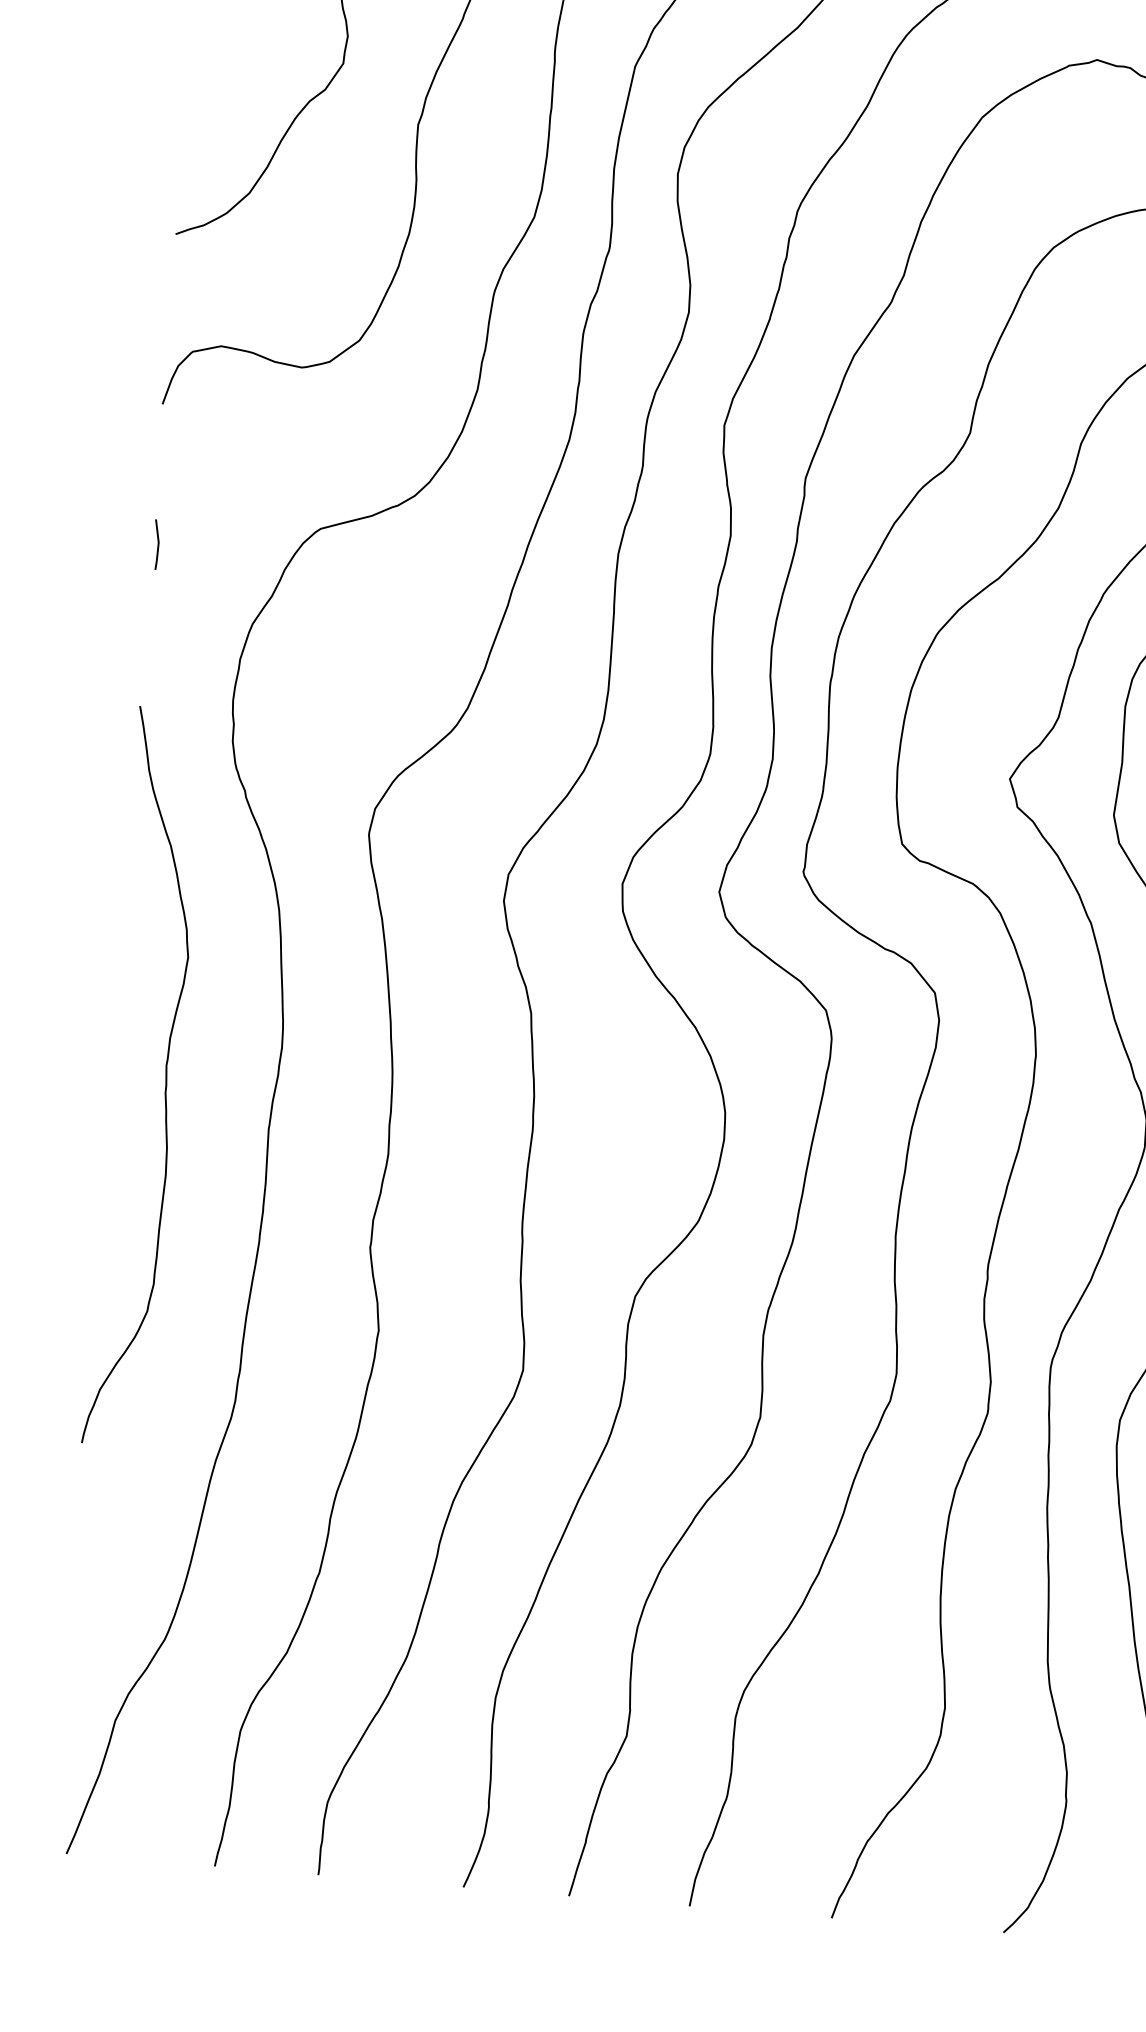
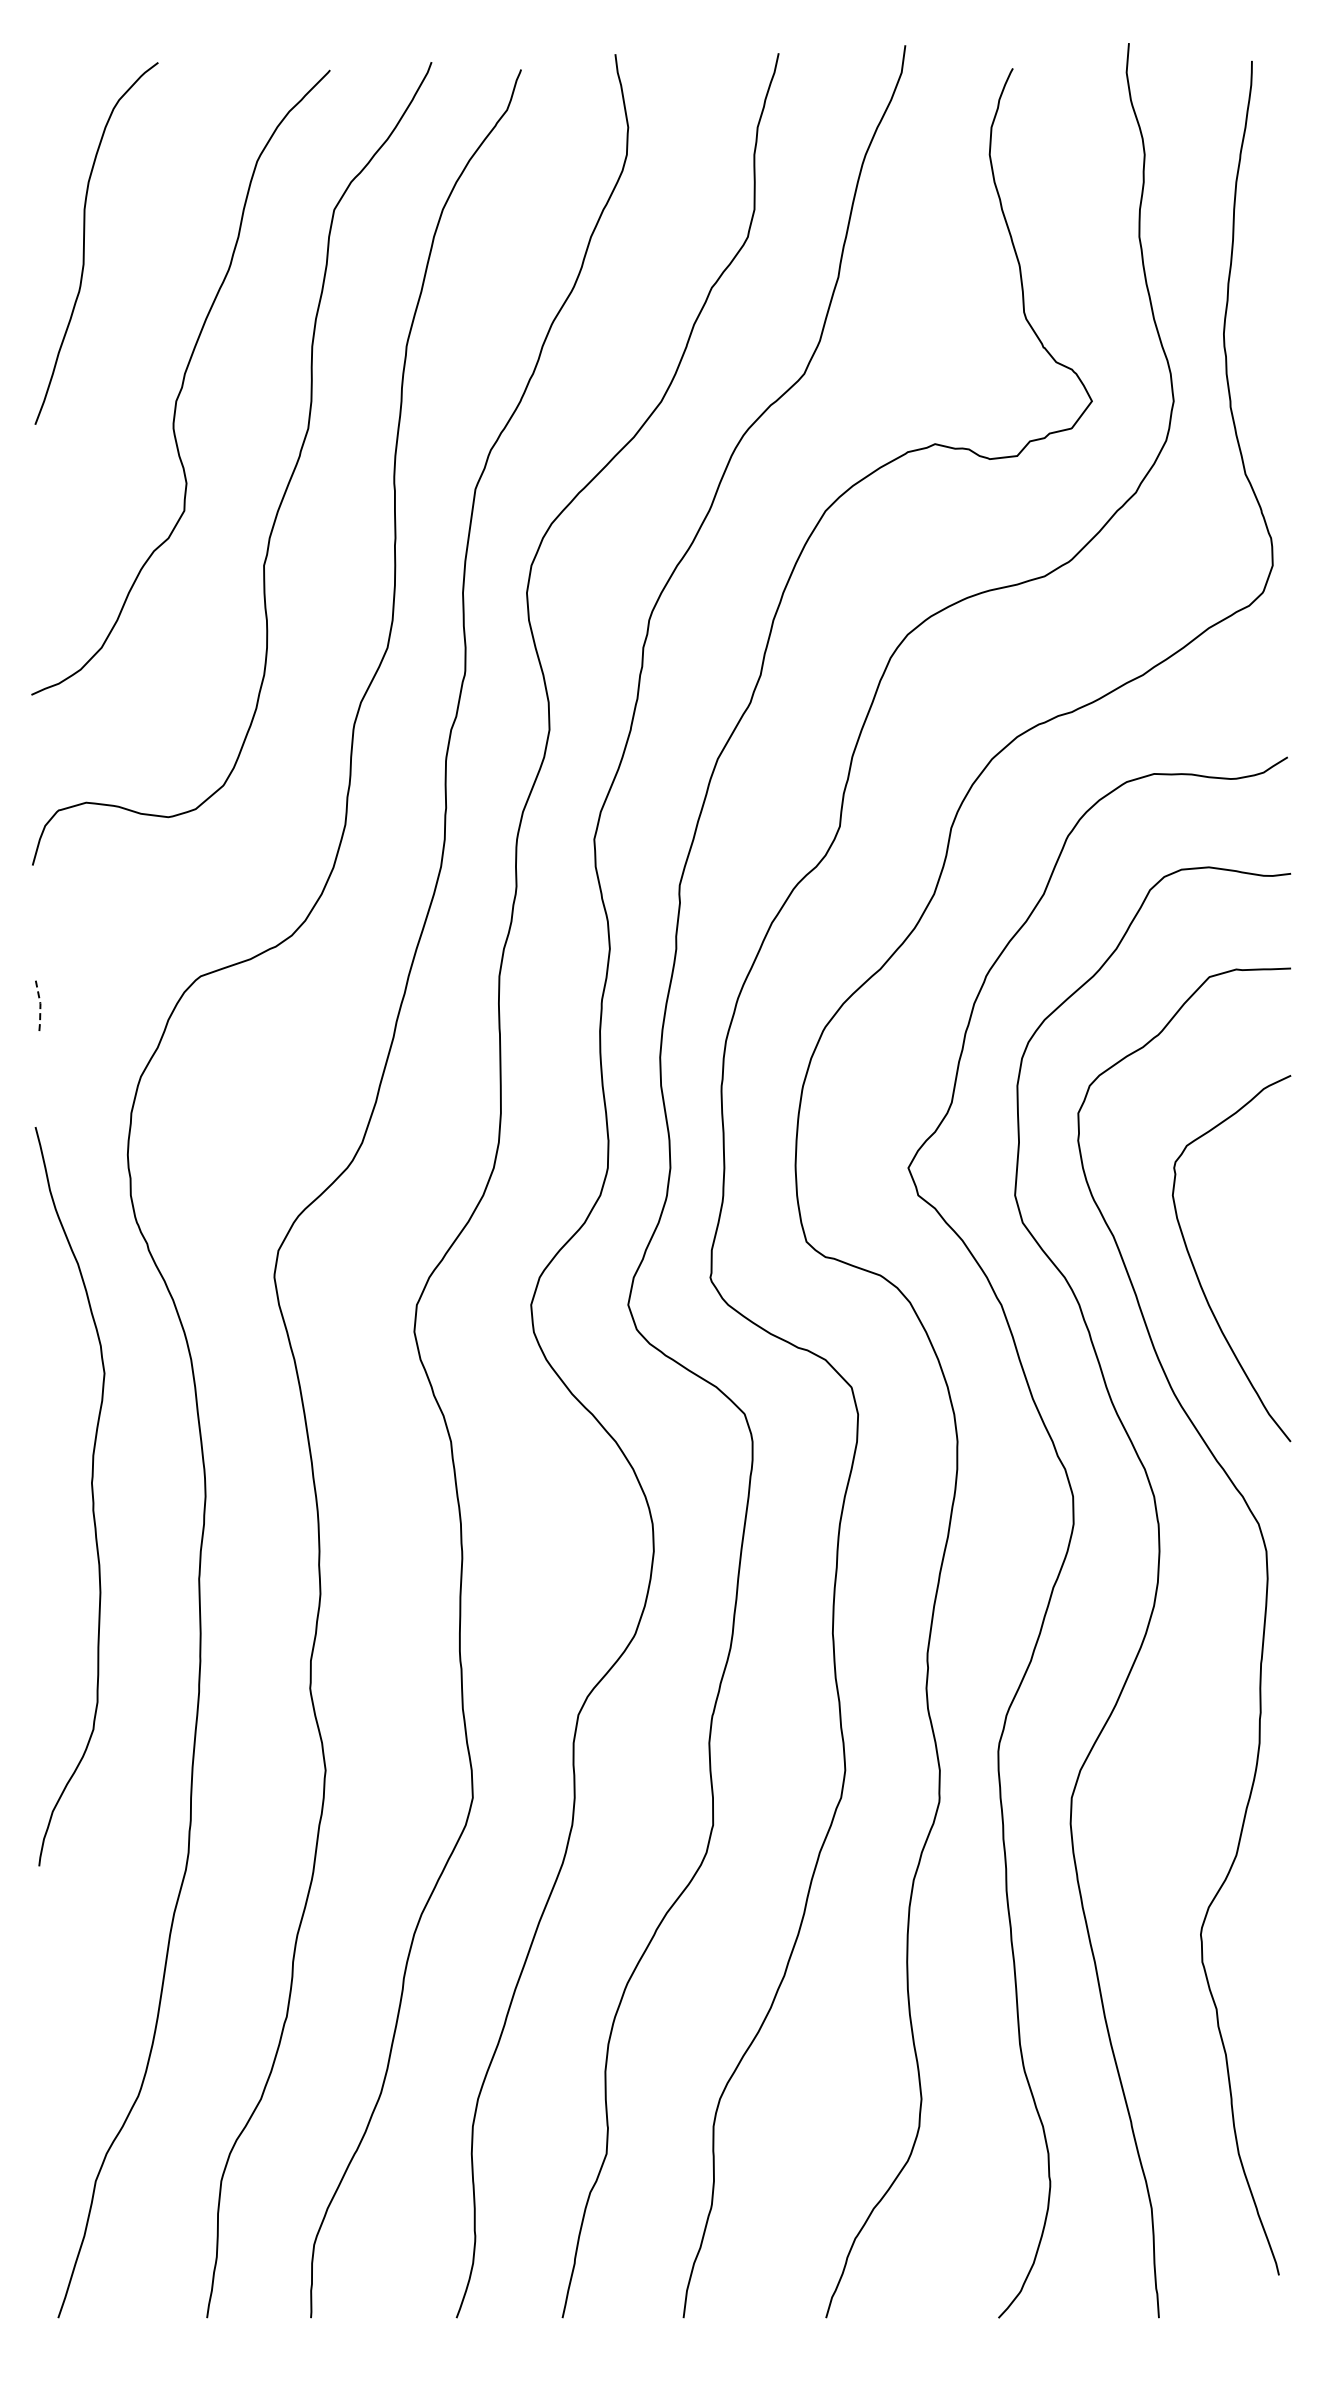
line: (158, 544) -> (40, 1005), solid -> dashed
curve: (165, 1076) -> (91, 1494), moved

